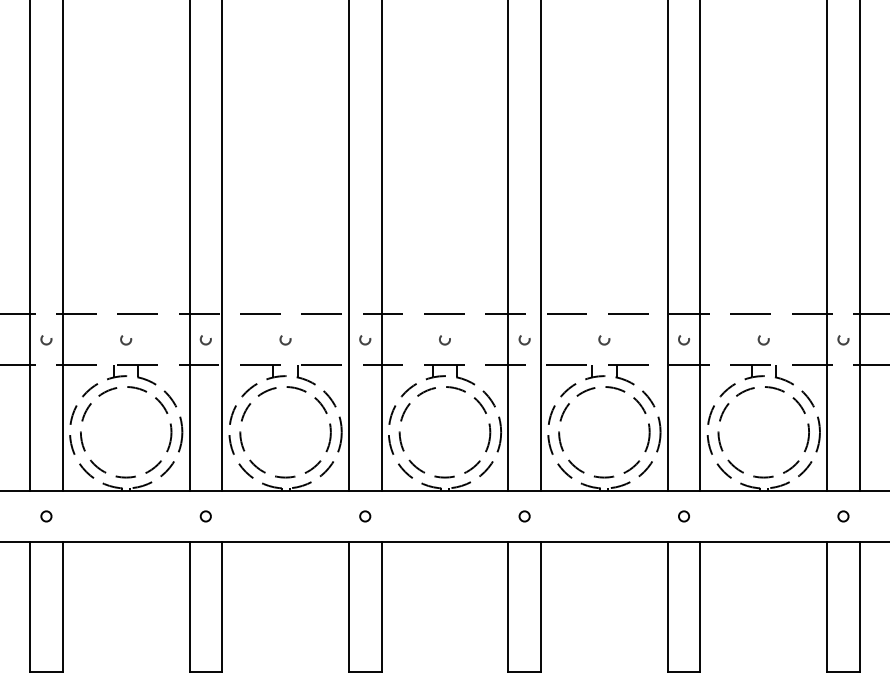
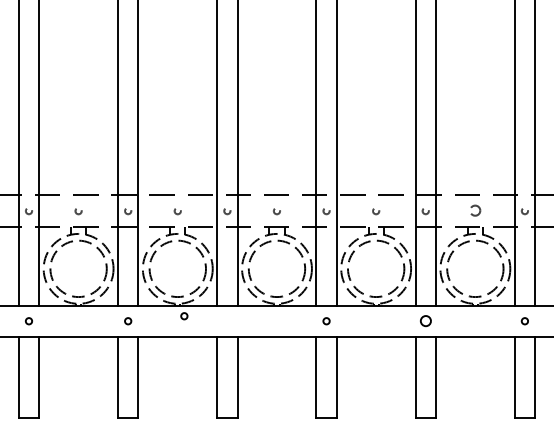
circle: (764, 340) -> (475, 211), size x1.6
circle: (365, 516) -> (184, 316), moved
circle: (683, 516) -> (425, 321), size x1.6

